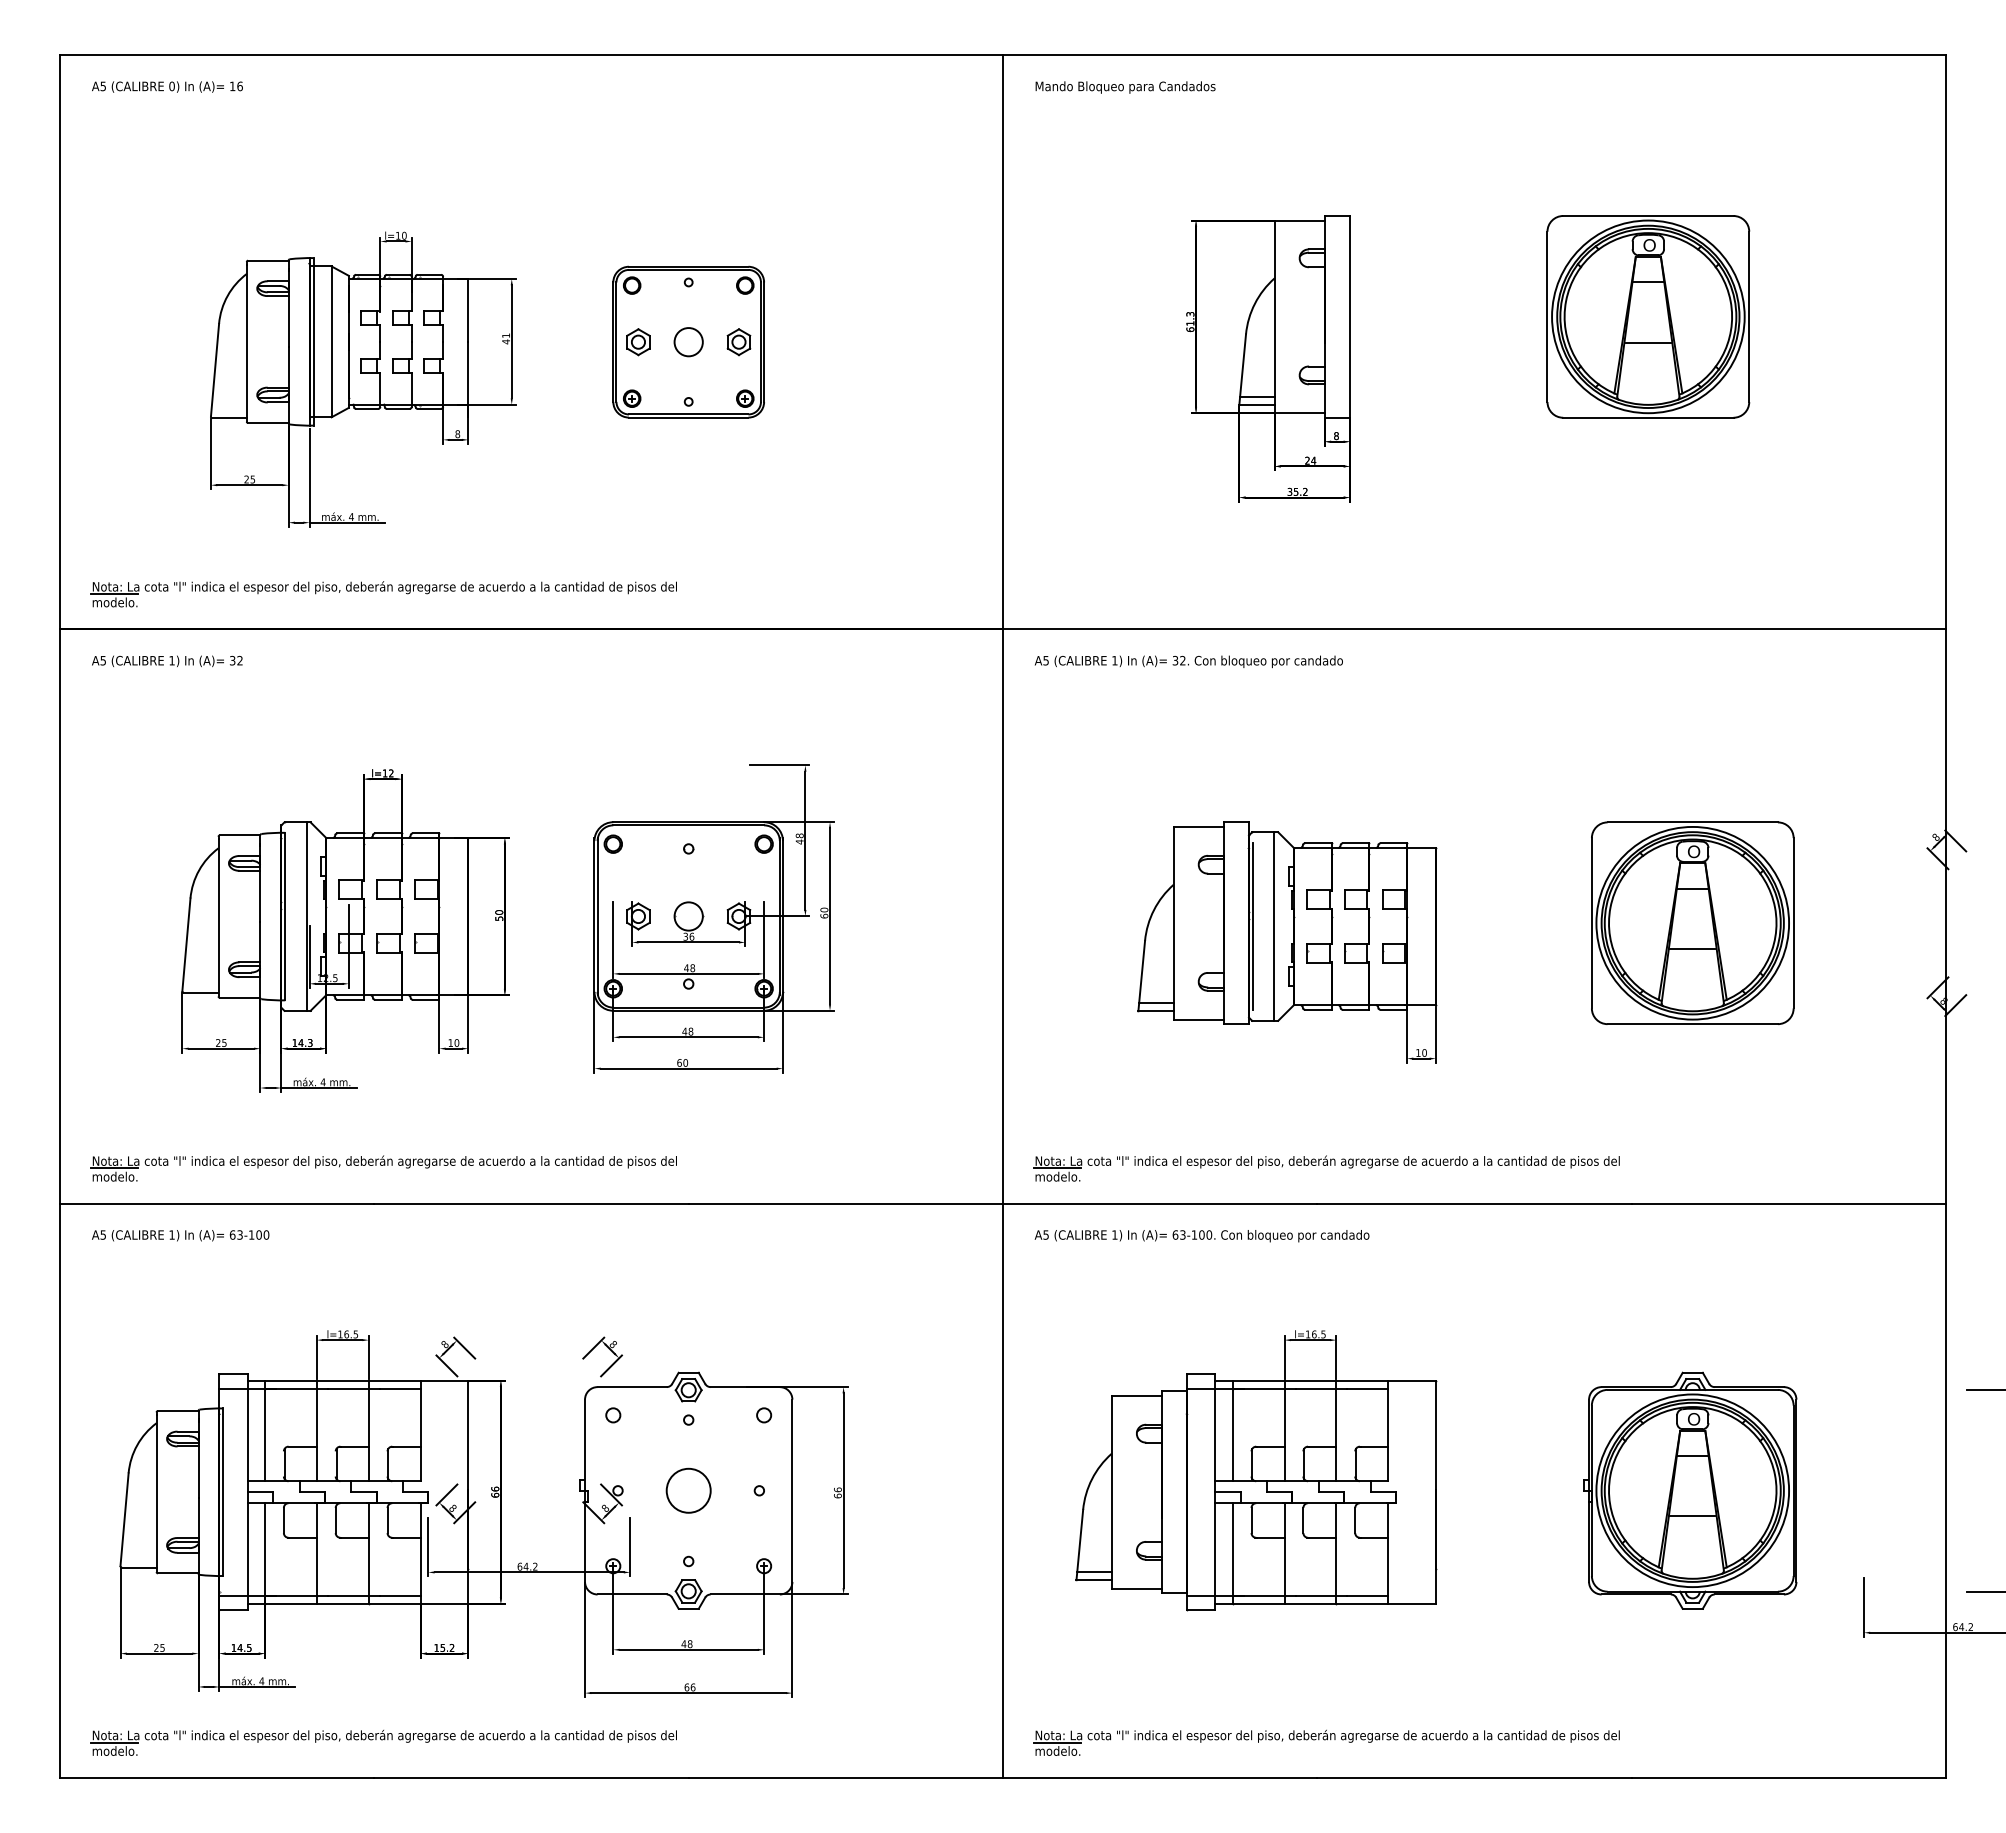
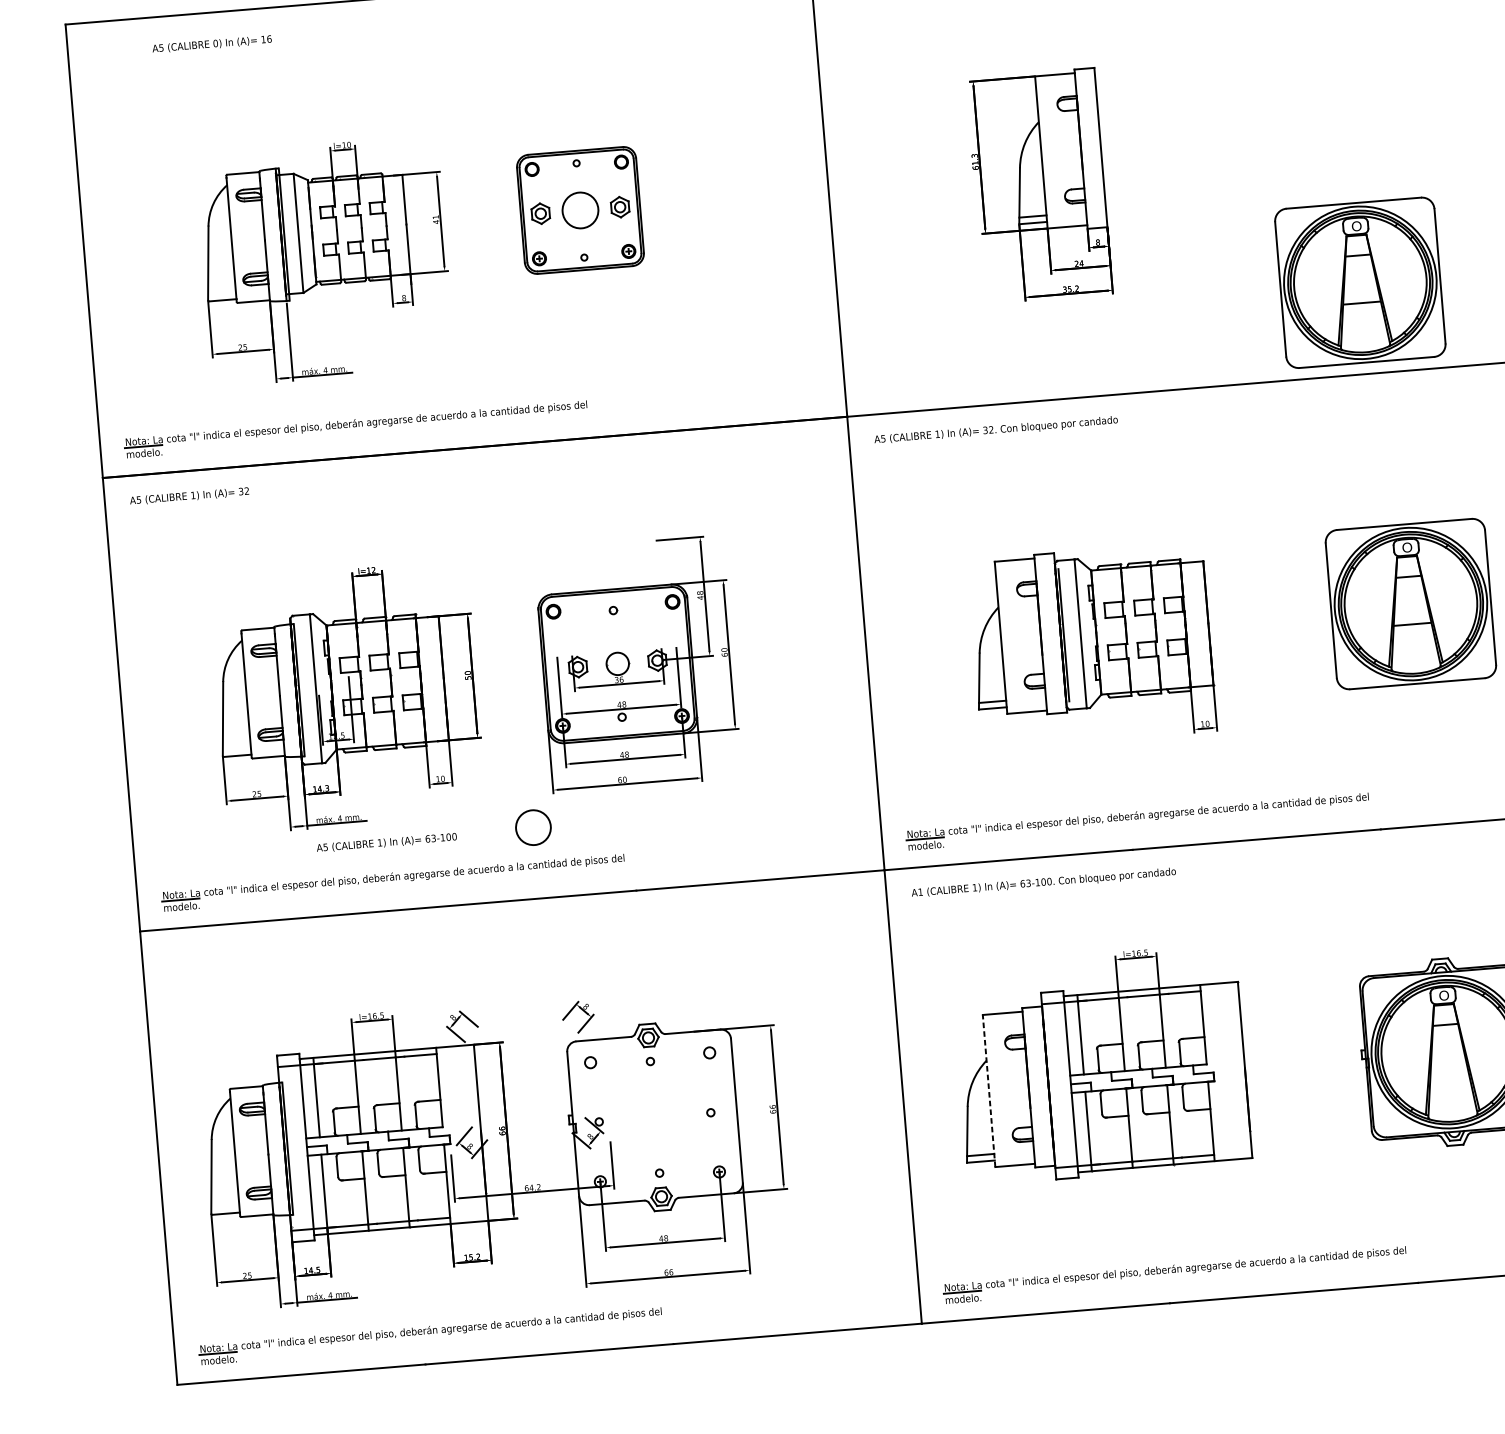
text: (167, 86) -> (212, 43), moved
part: (1648, 316) -> (1360, 282), moved
circle: (688, 342) -> (580, 210), size x1.6
text: (1045, 1234) -> (920, 891), A5 -> A1
text: (180, 1235) -> (386, 842), moved
circle: (688, 1490) -> (533, 827), moved
line: (1111, 1491) -> (988, 1090), solid -> dashed
line: (1692, 1516) -> (1449, 1072), removed

